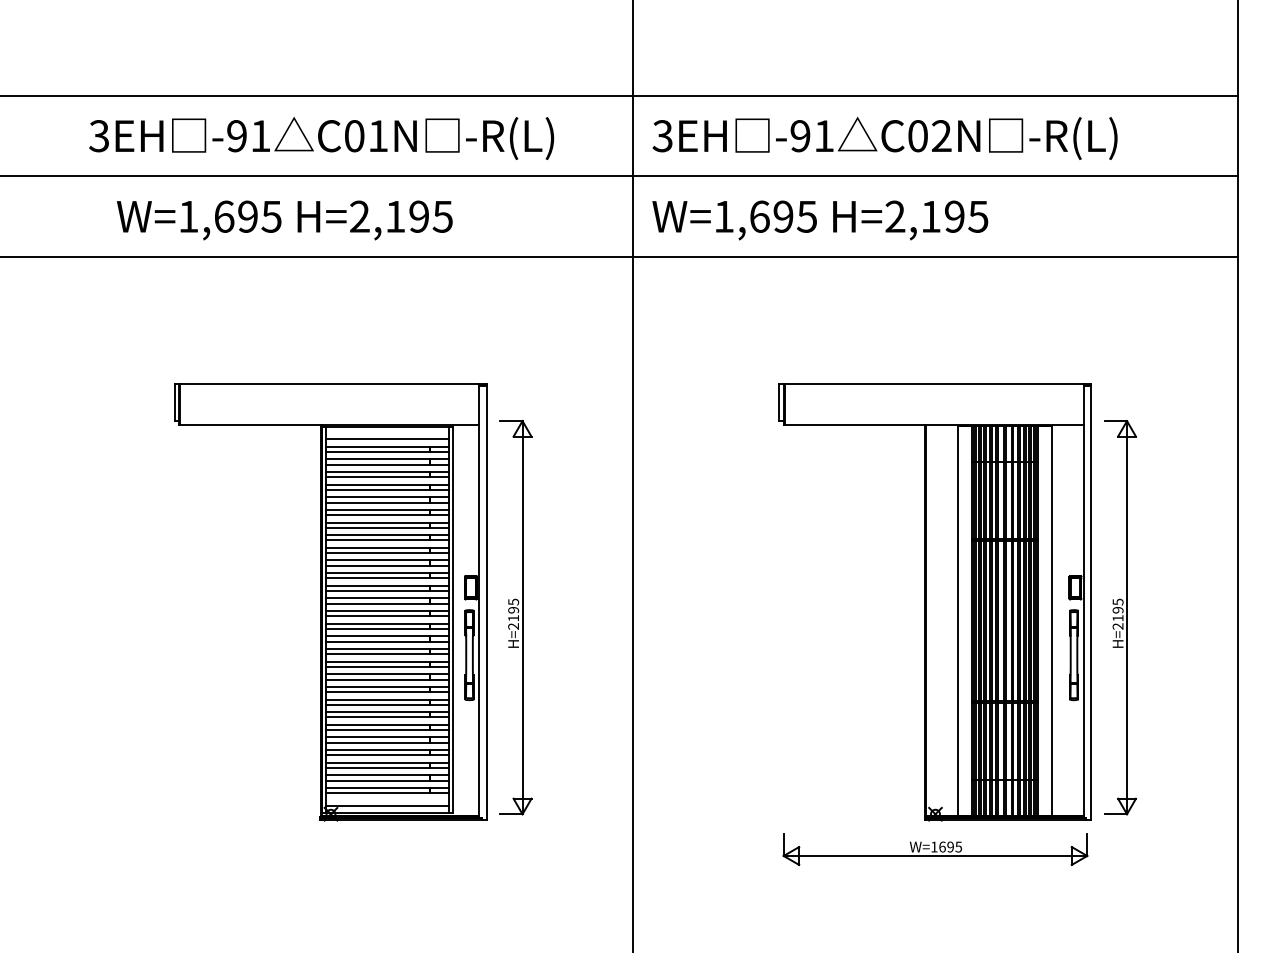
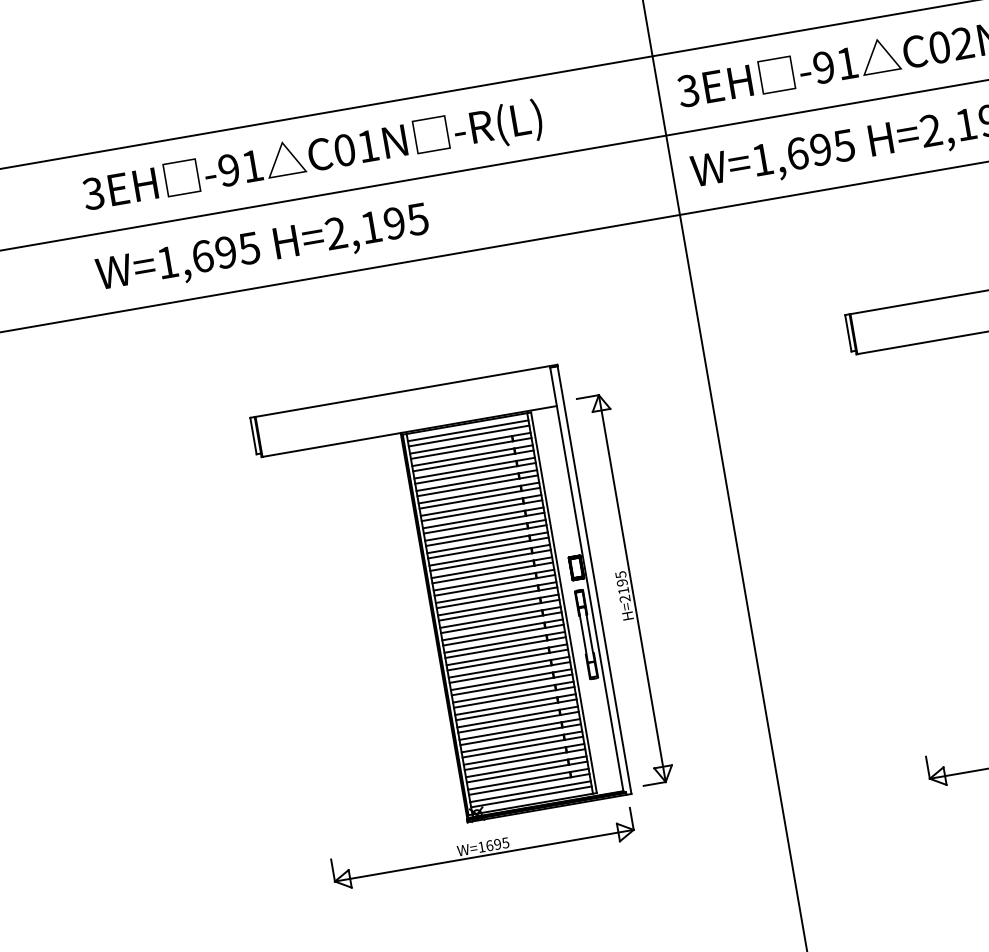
text: (321, 138) -> (312, 158), moved
text: (284, 220) -> (262, 249), moved
line: (387, 434) -> (468, 431), added
line: (387, 800) -> (530, 791), added
part: (330, 849) -> (482, 849), added

